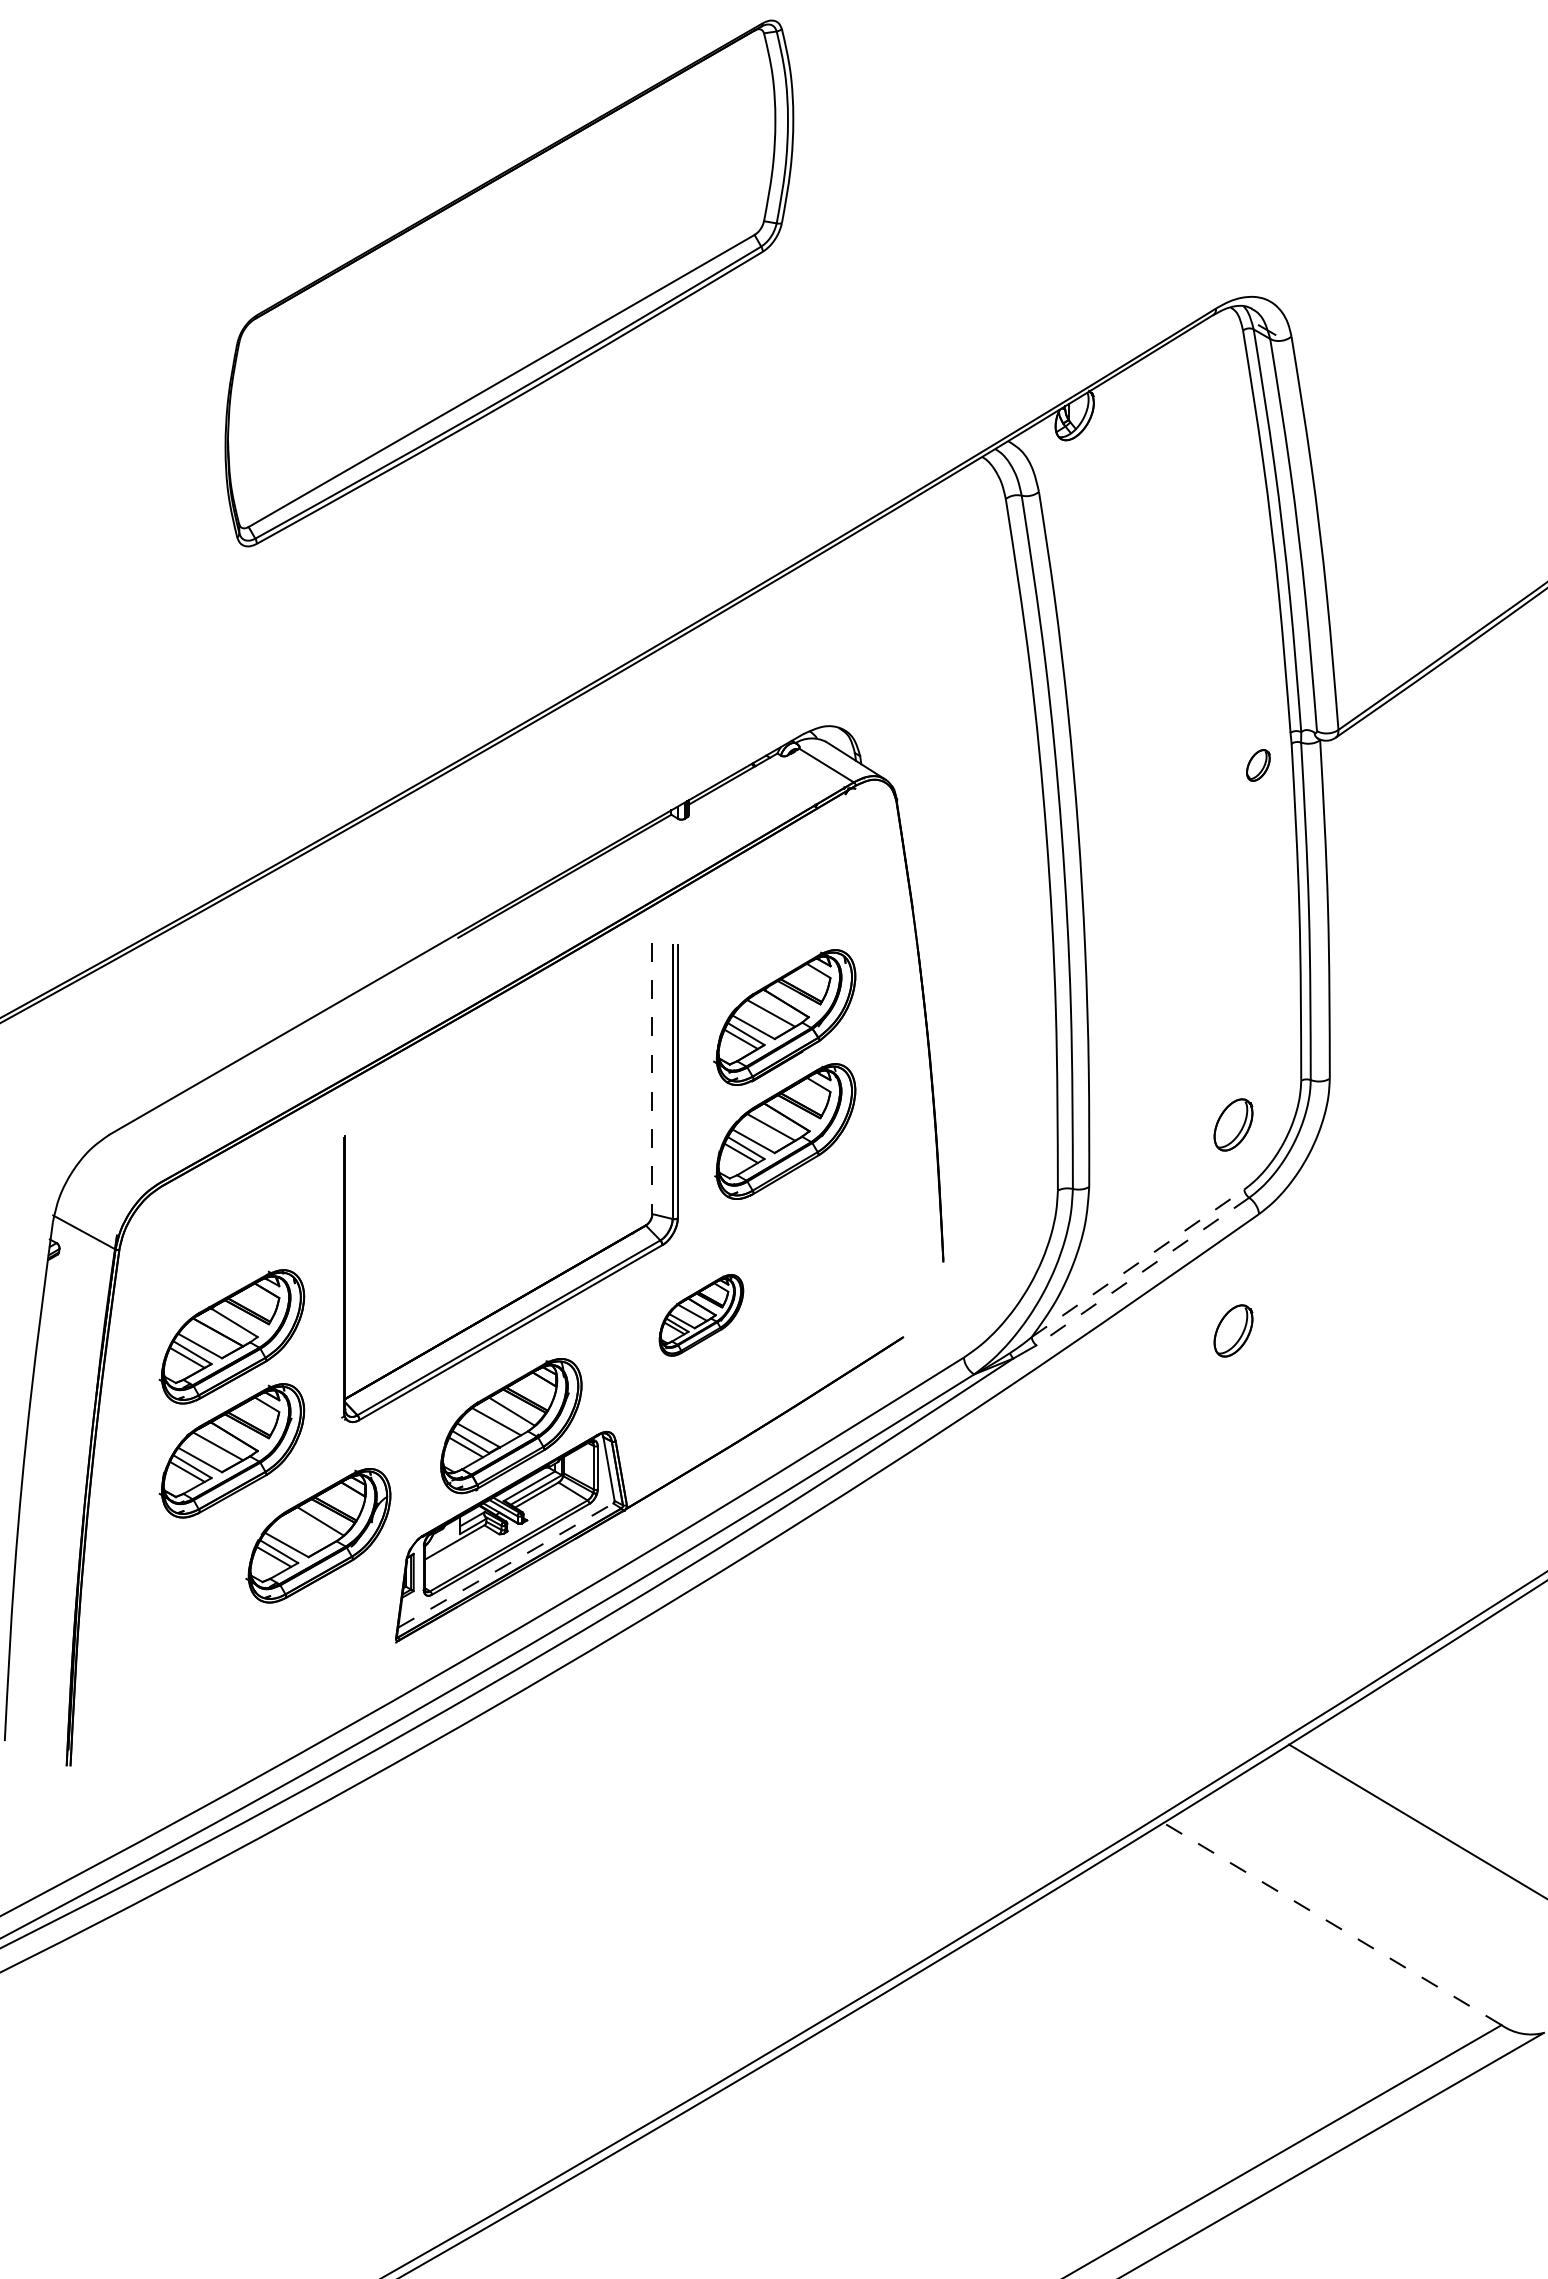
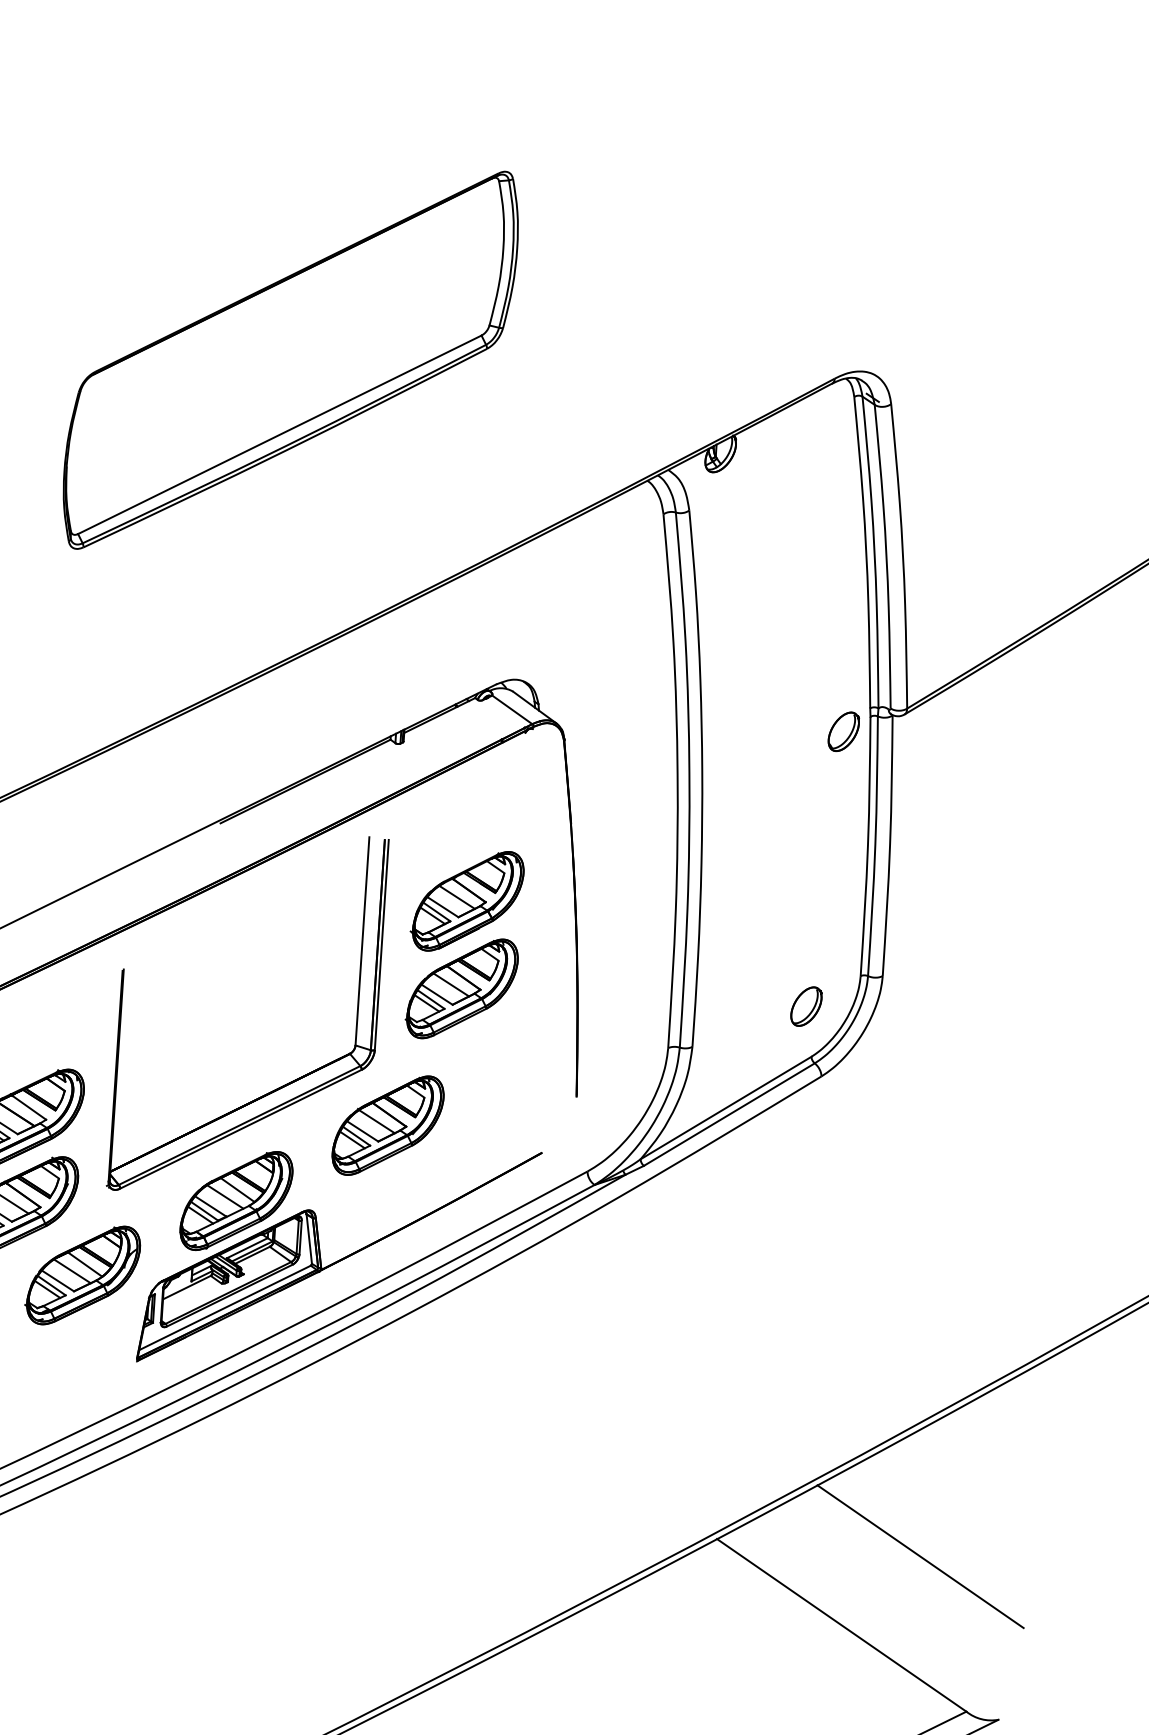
part: (509, 283) -> (290, 360), moved
part: (1258, 765) -> (843, 731), size x1.67
line: (652, 1078) -> (362, 941), dashed -> solid
line: (1138, 1263) -> (726, 1108), dashed -> solid
line: (1142, 1271) -> (729, 1114), dashed -> solid
part: (701, 1315) -> (388, 1125), size x1.67
part: (1233, 1330) -> (795, 1164), removed
line: (304, 1531) -> (72, 1271), added
line: (506, 1565) -> (225, 1307), dashed -> solid
line: (1332, 1923) -> (841, 1624), dashed -> solid

